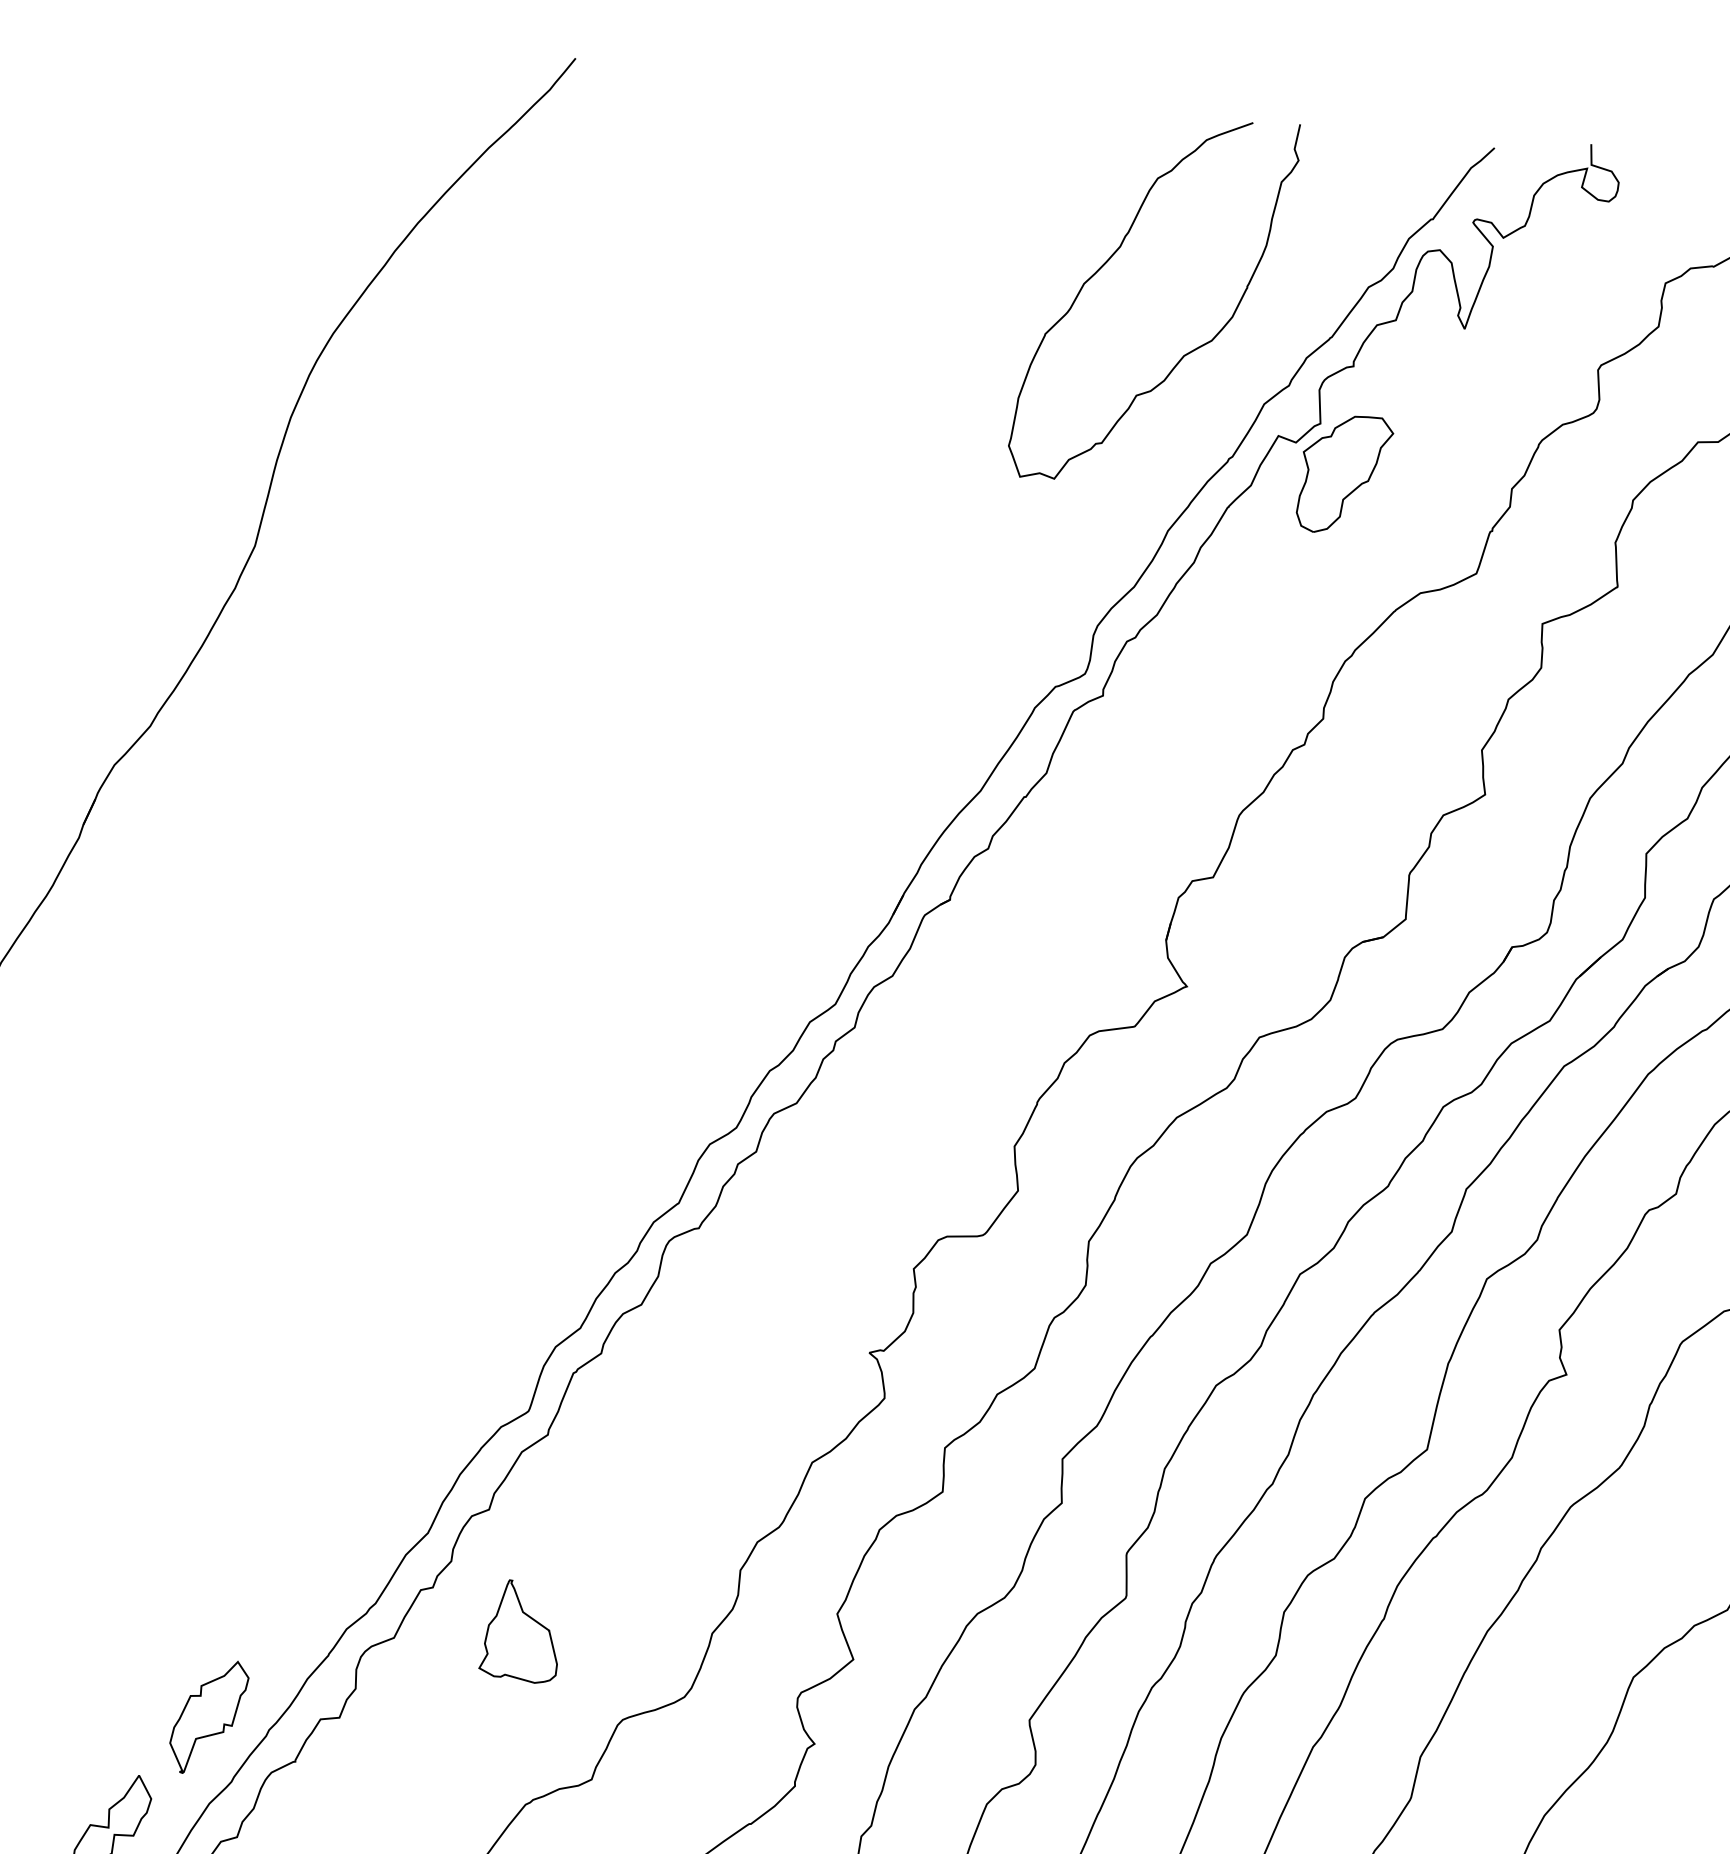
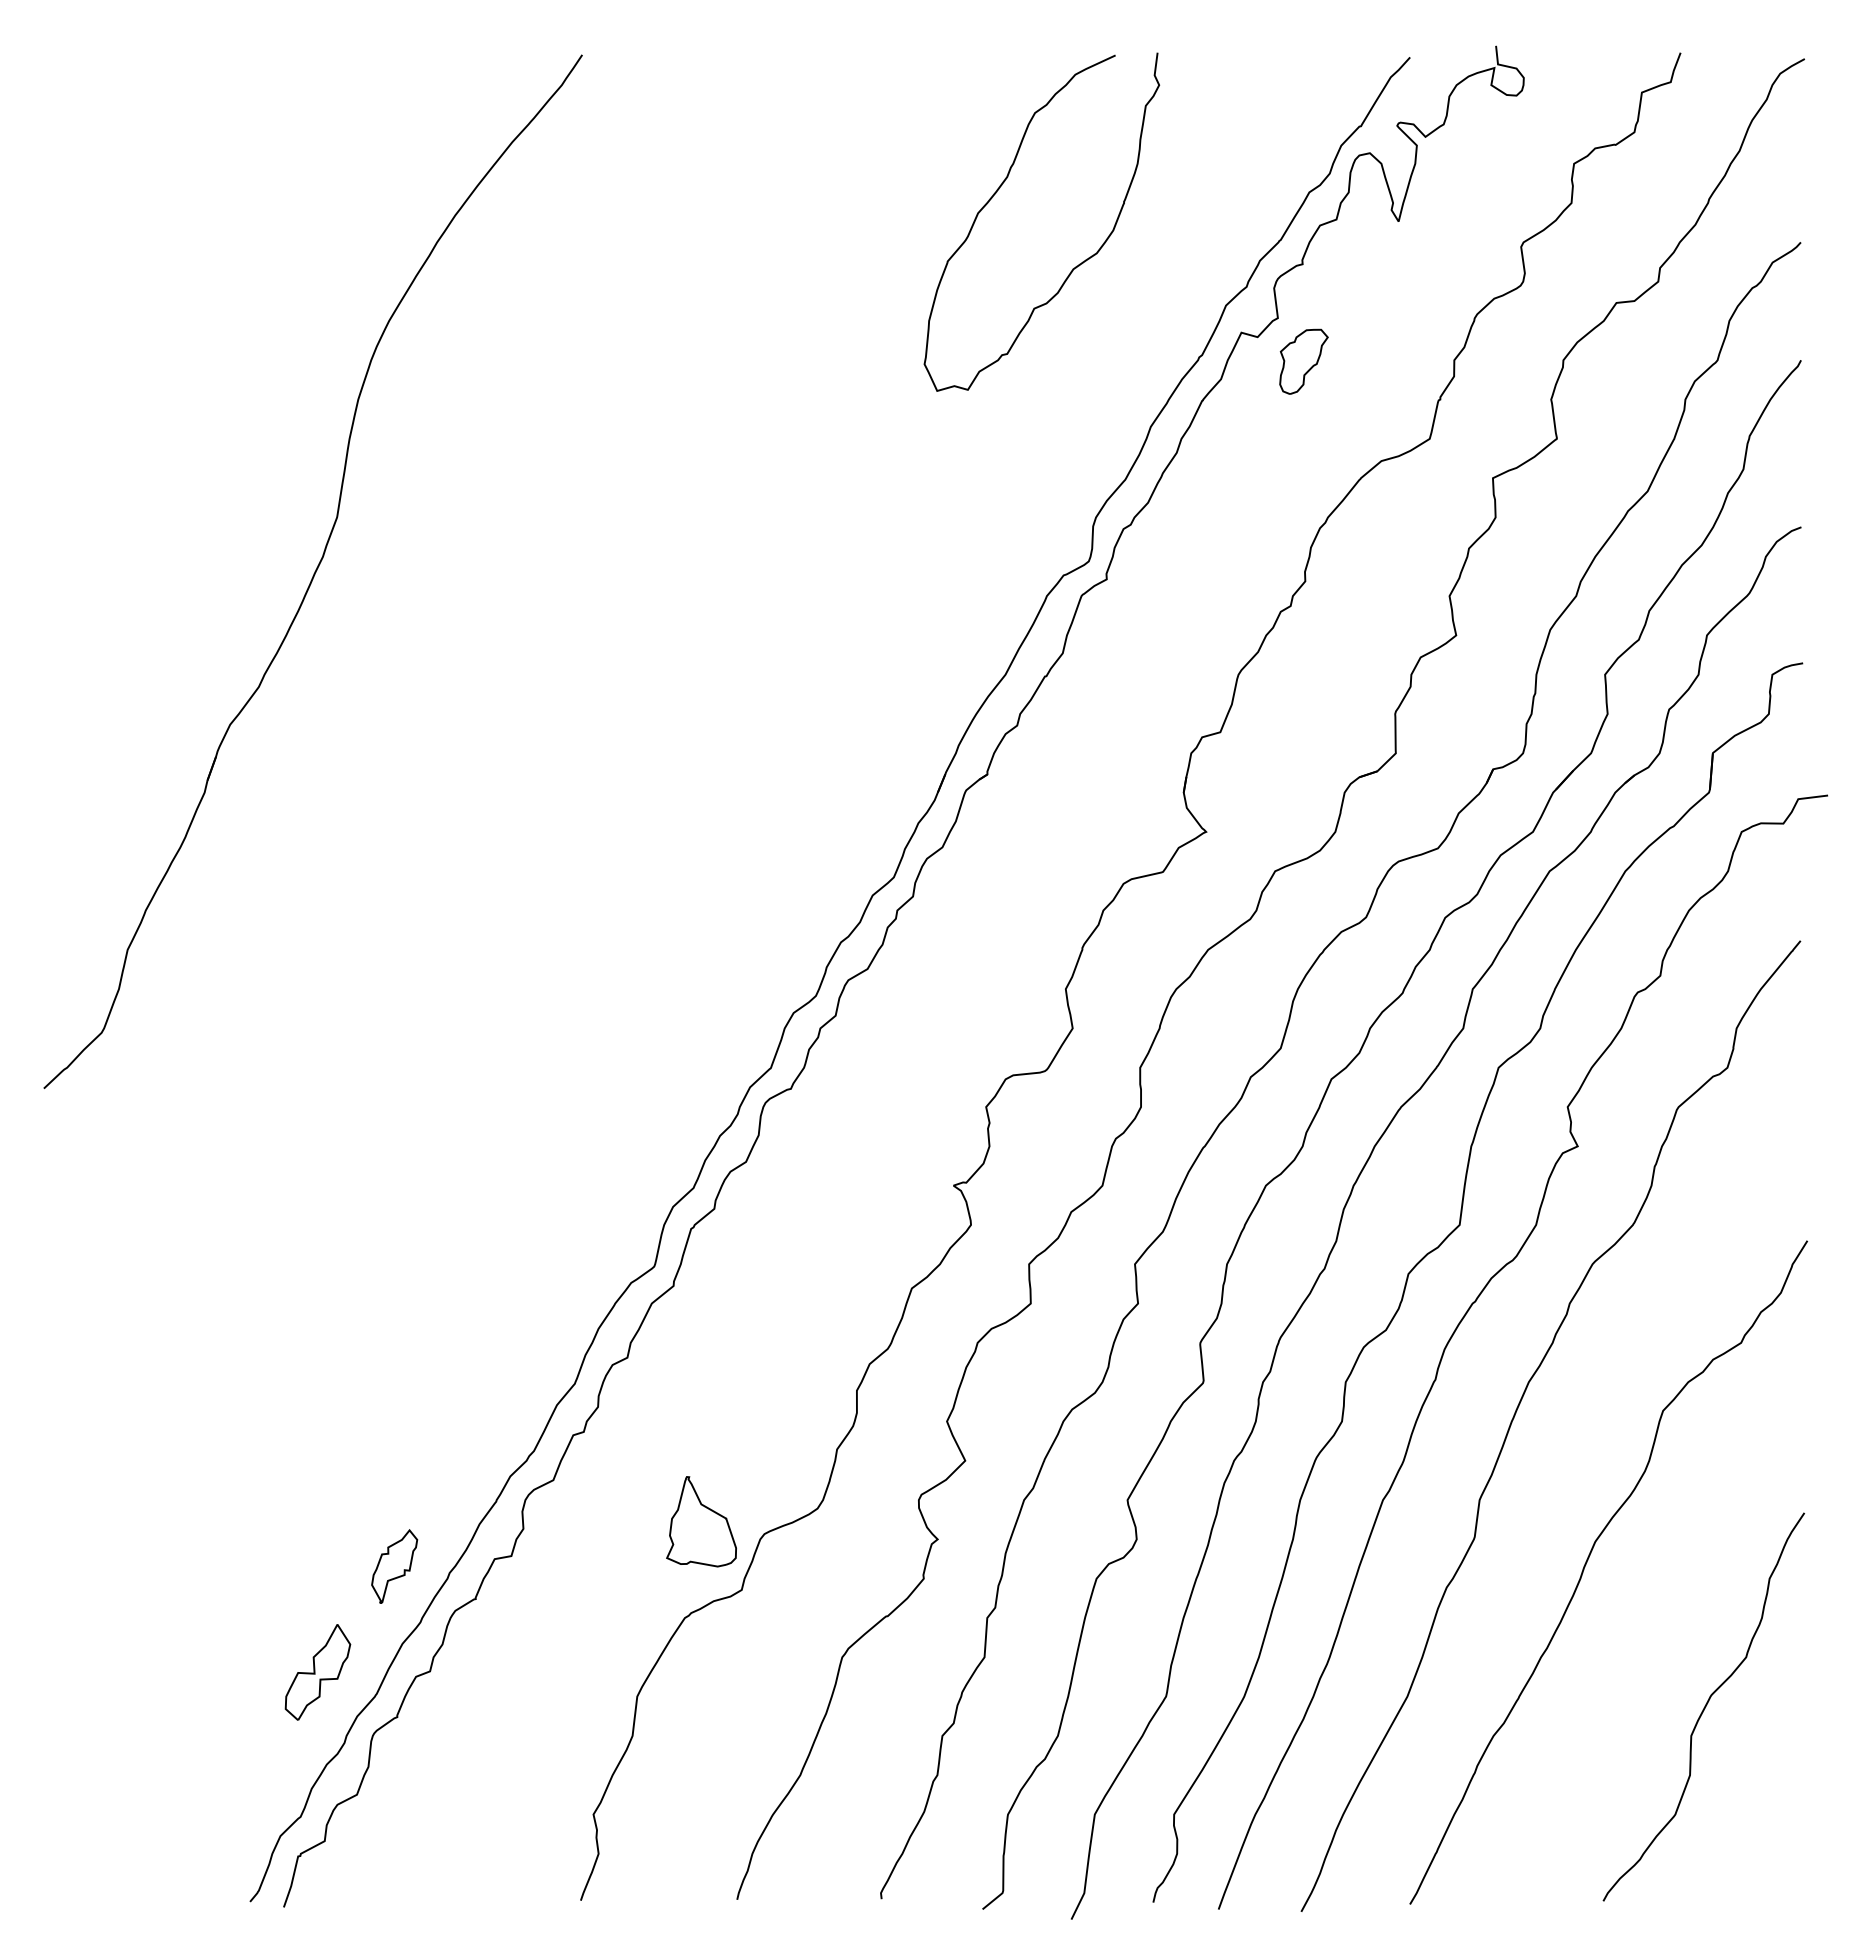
curve: (1110, 259) -> (999, 189), moved
part: (1344, 474) -> (1303, 361), size x0.6
part: (521, 1631) -> (701, 1521), moved
part: (208, 1717) -> (394, 1566), size x0.7

